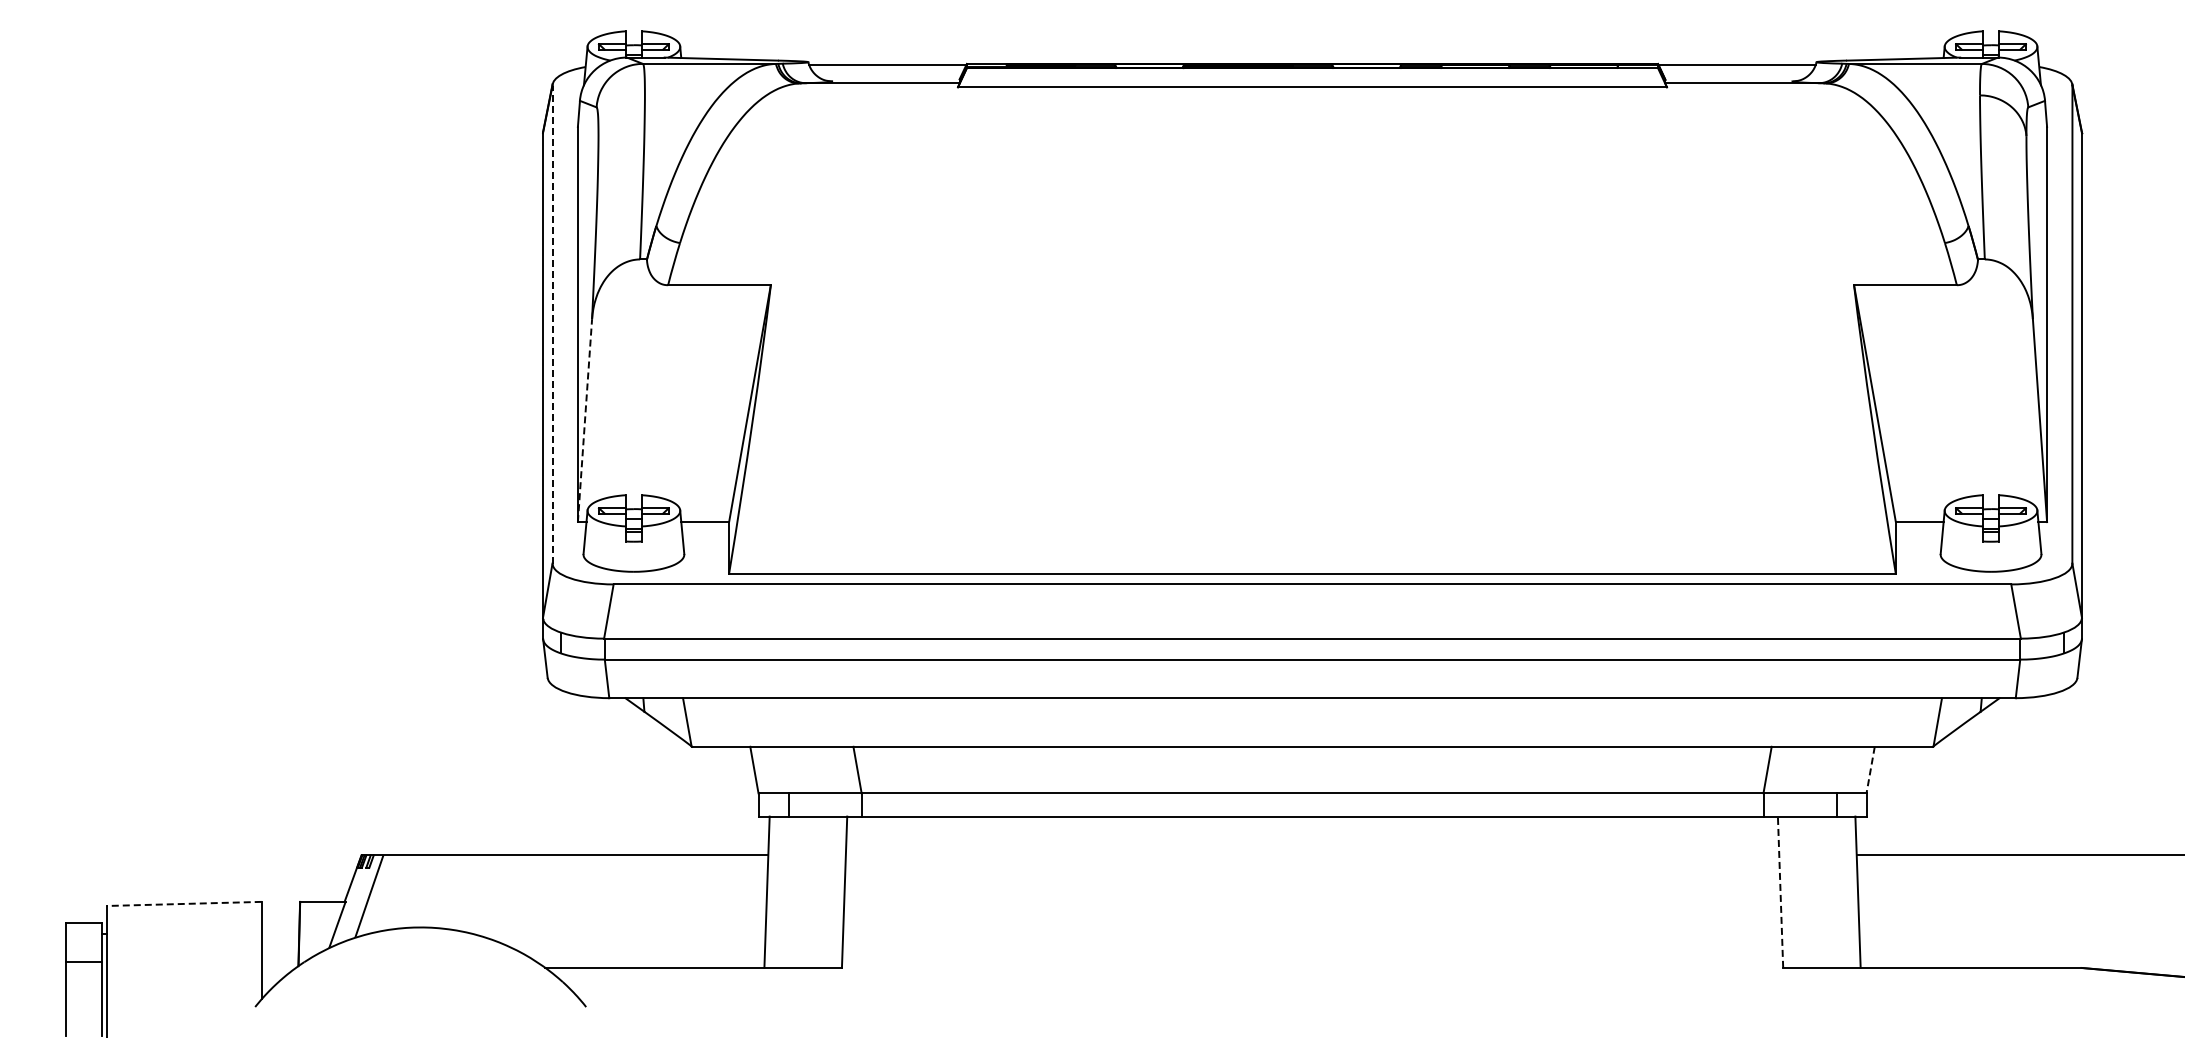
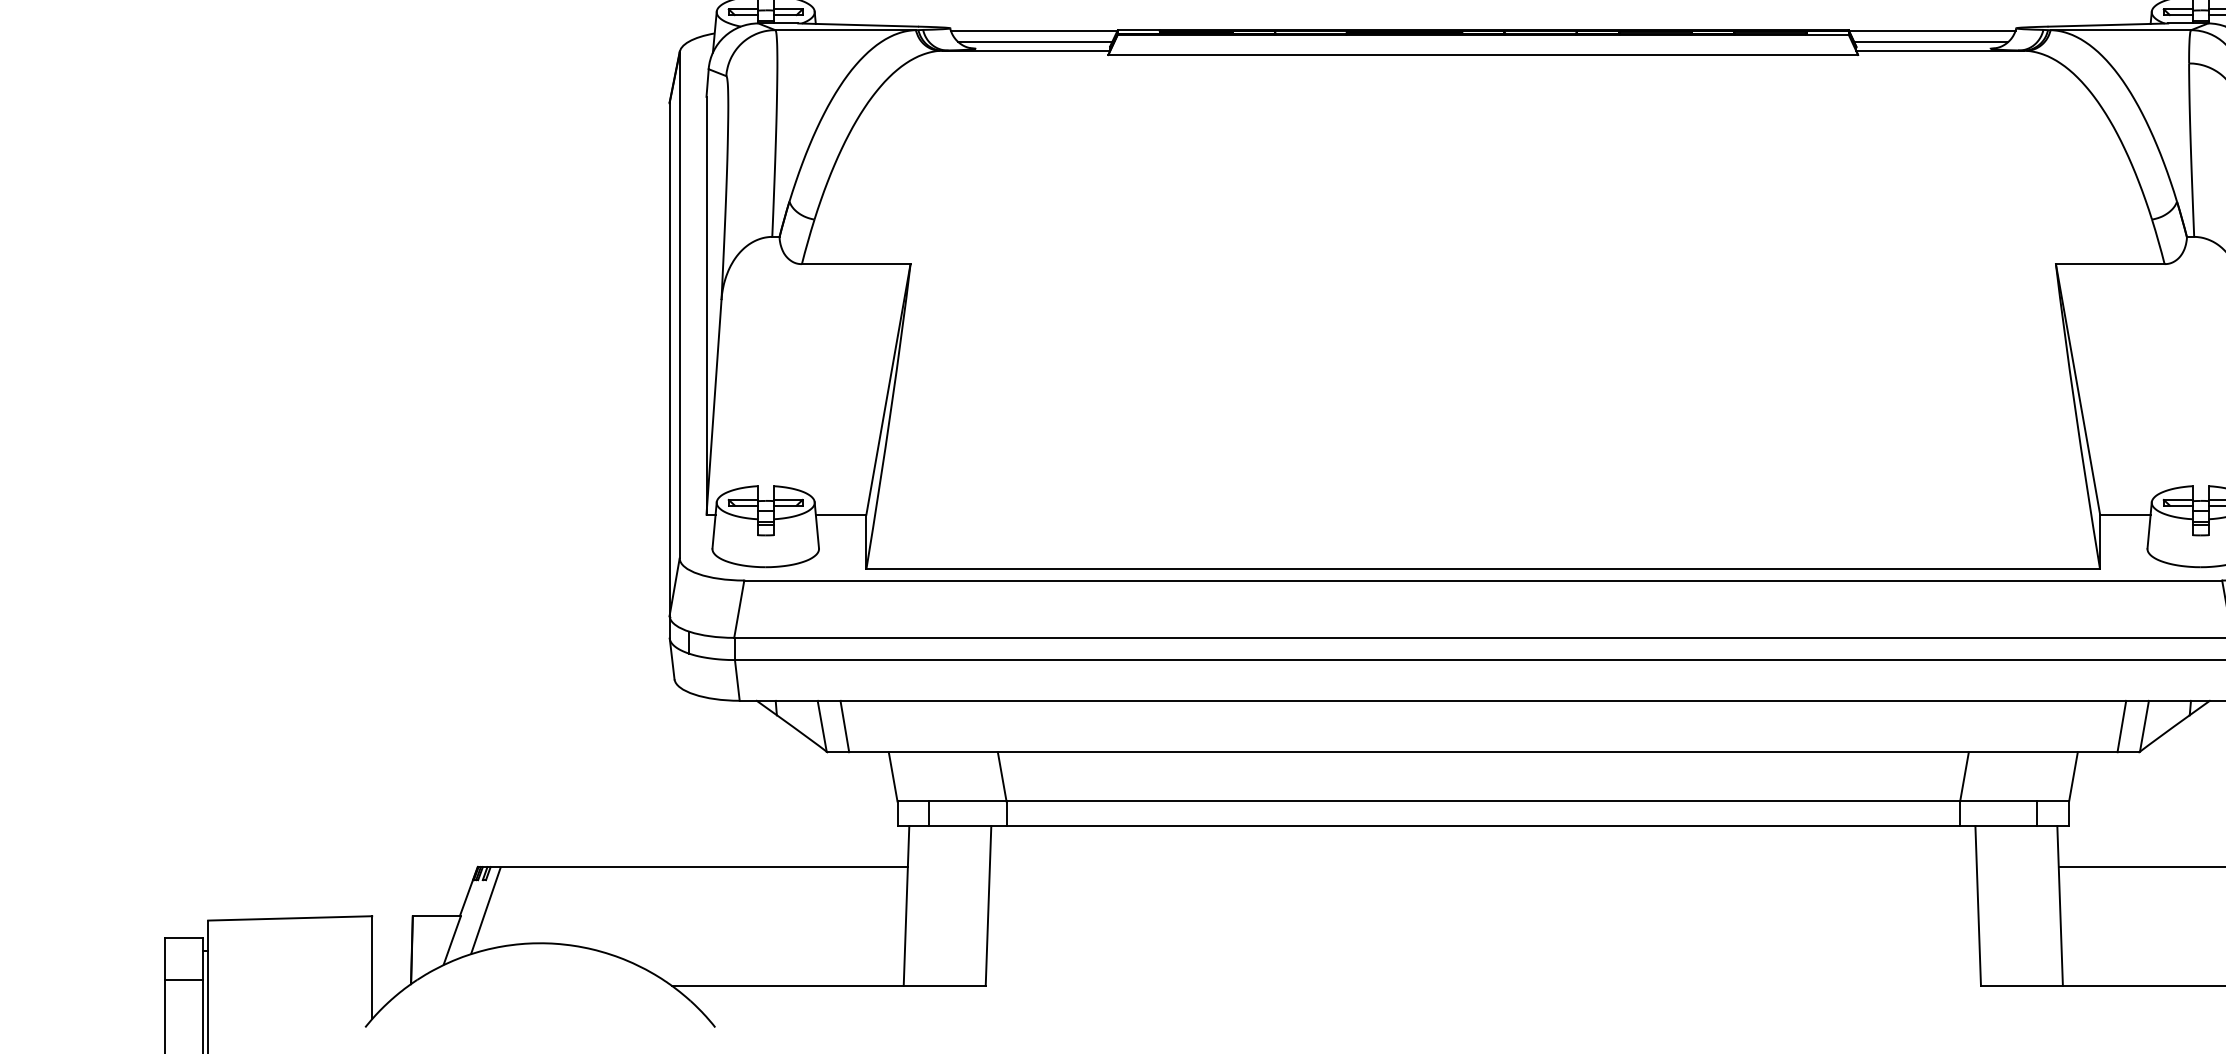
line: (888, 75) -> (1034, 42), added
line: (1735, 75) -> (1930, 42), added
line: (552, 324) -> (679, 305), dashed -> solid
line: (585, 420) -> (714, 407), dashed -> solid
line: (708, 722) -> (844, 726), added
line: (1916, 722) -> (2121, 726), added
line: (1870, 770) -> (2073, 777), dashed -> solid
line: (1780, 892) -> (1978, 906), dashed -> solid
line: (184, 903) -> (290, 917), dashed -> solid

